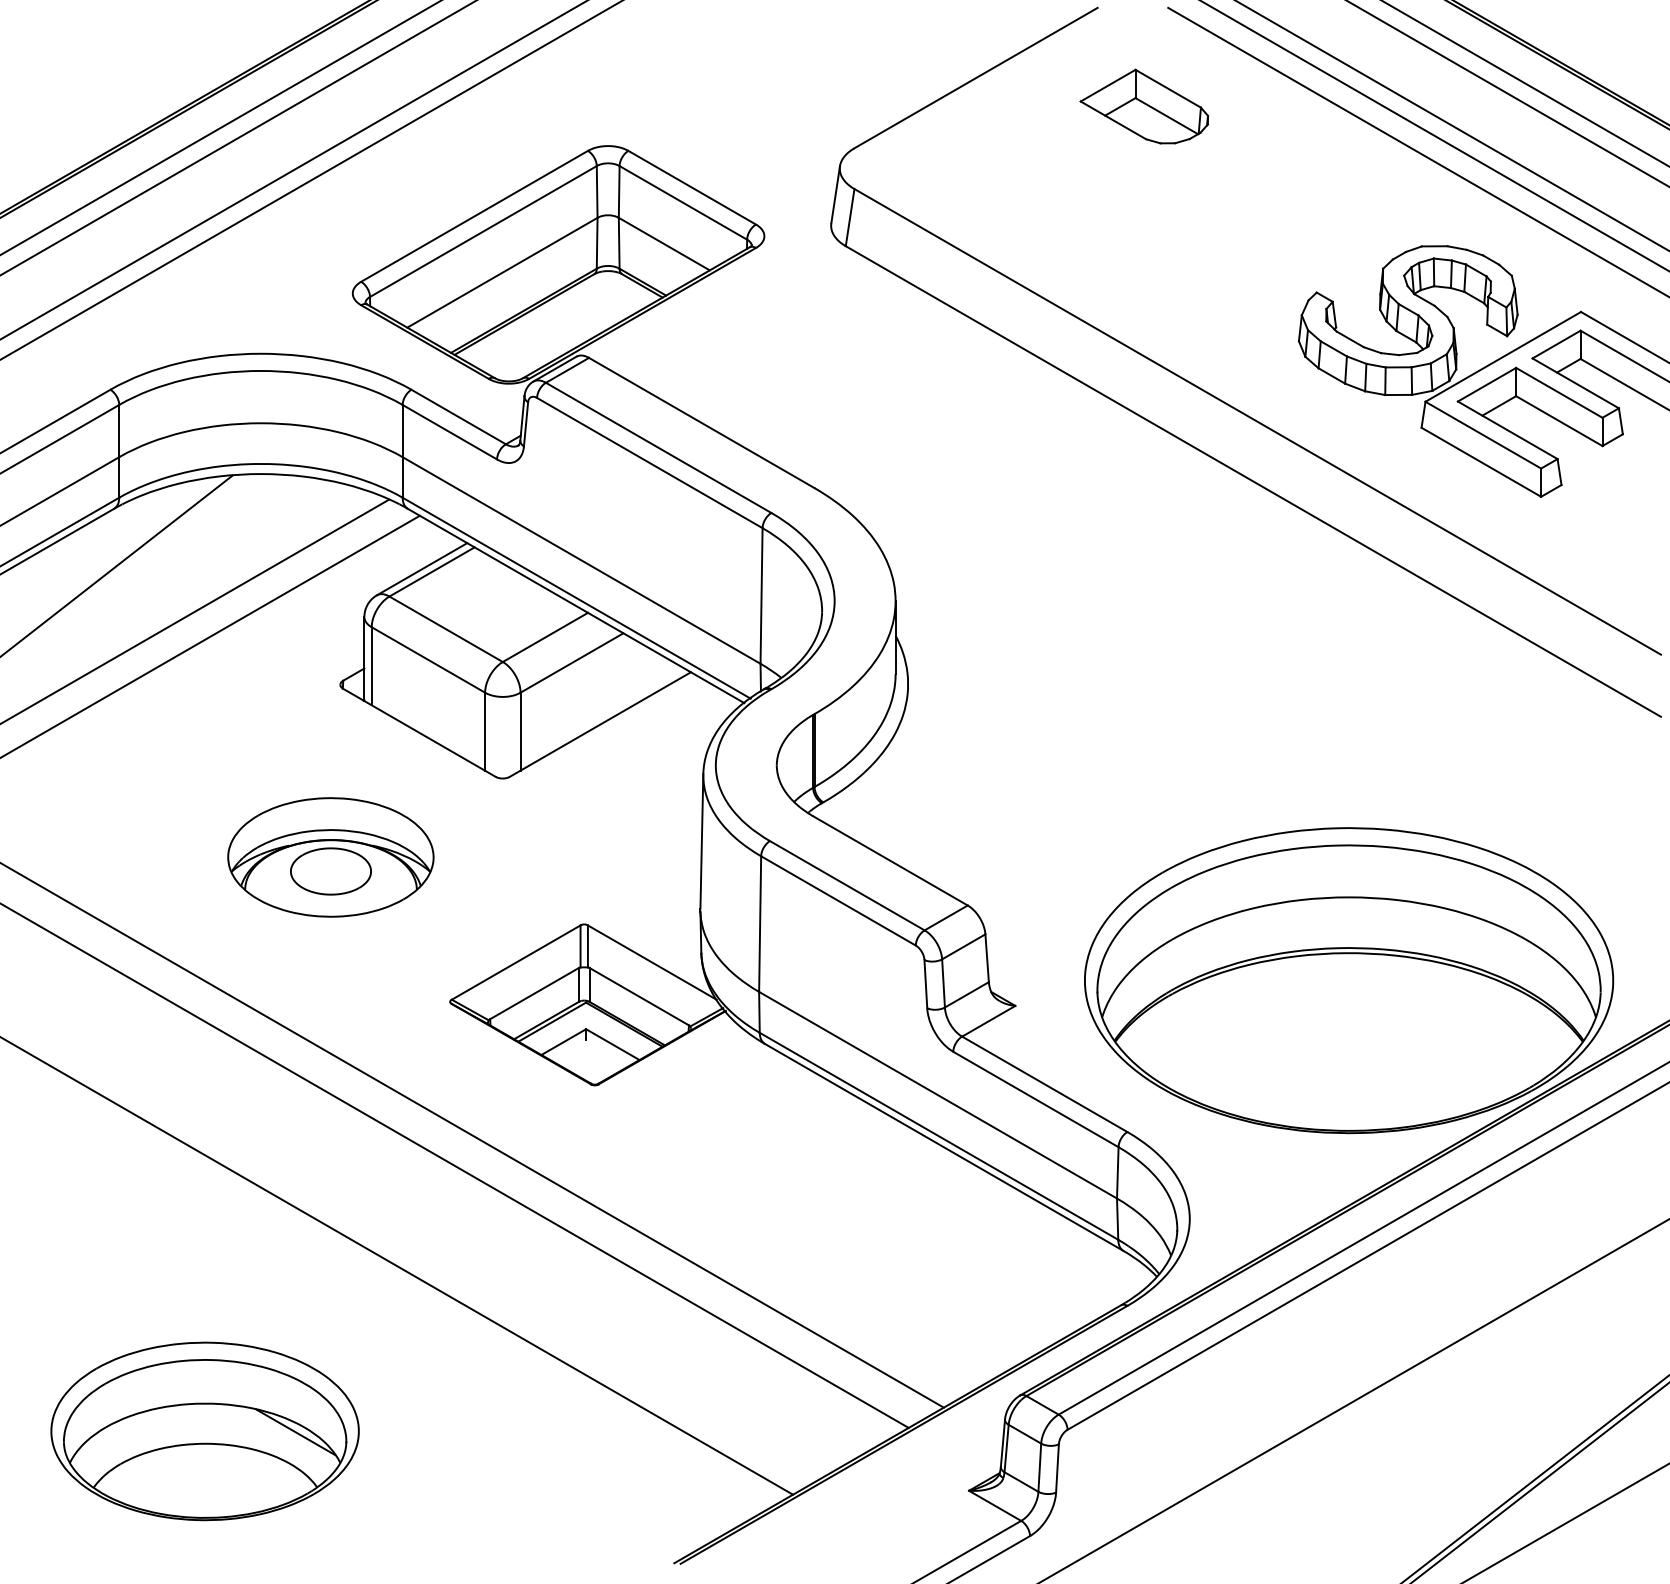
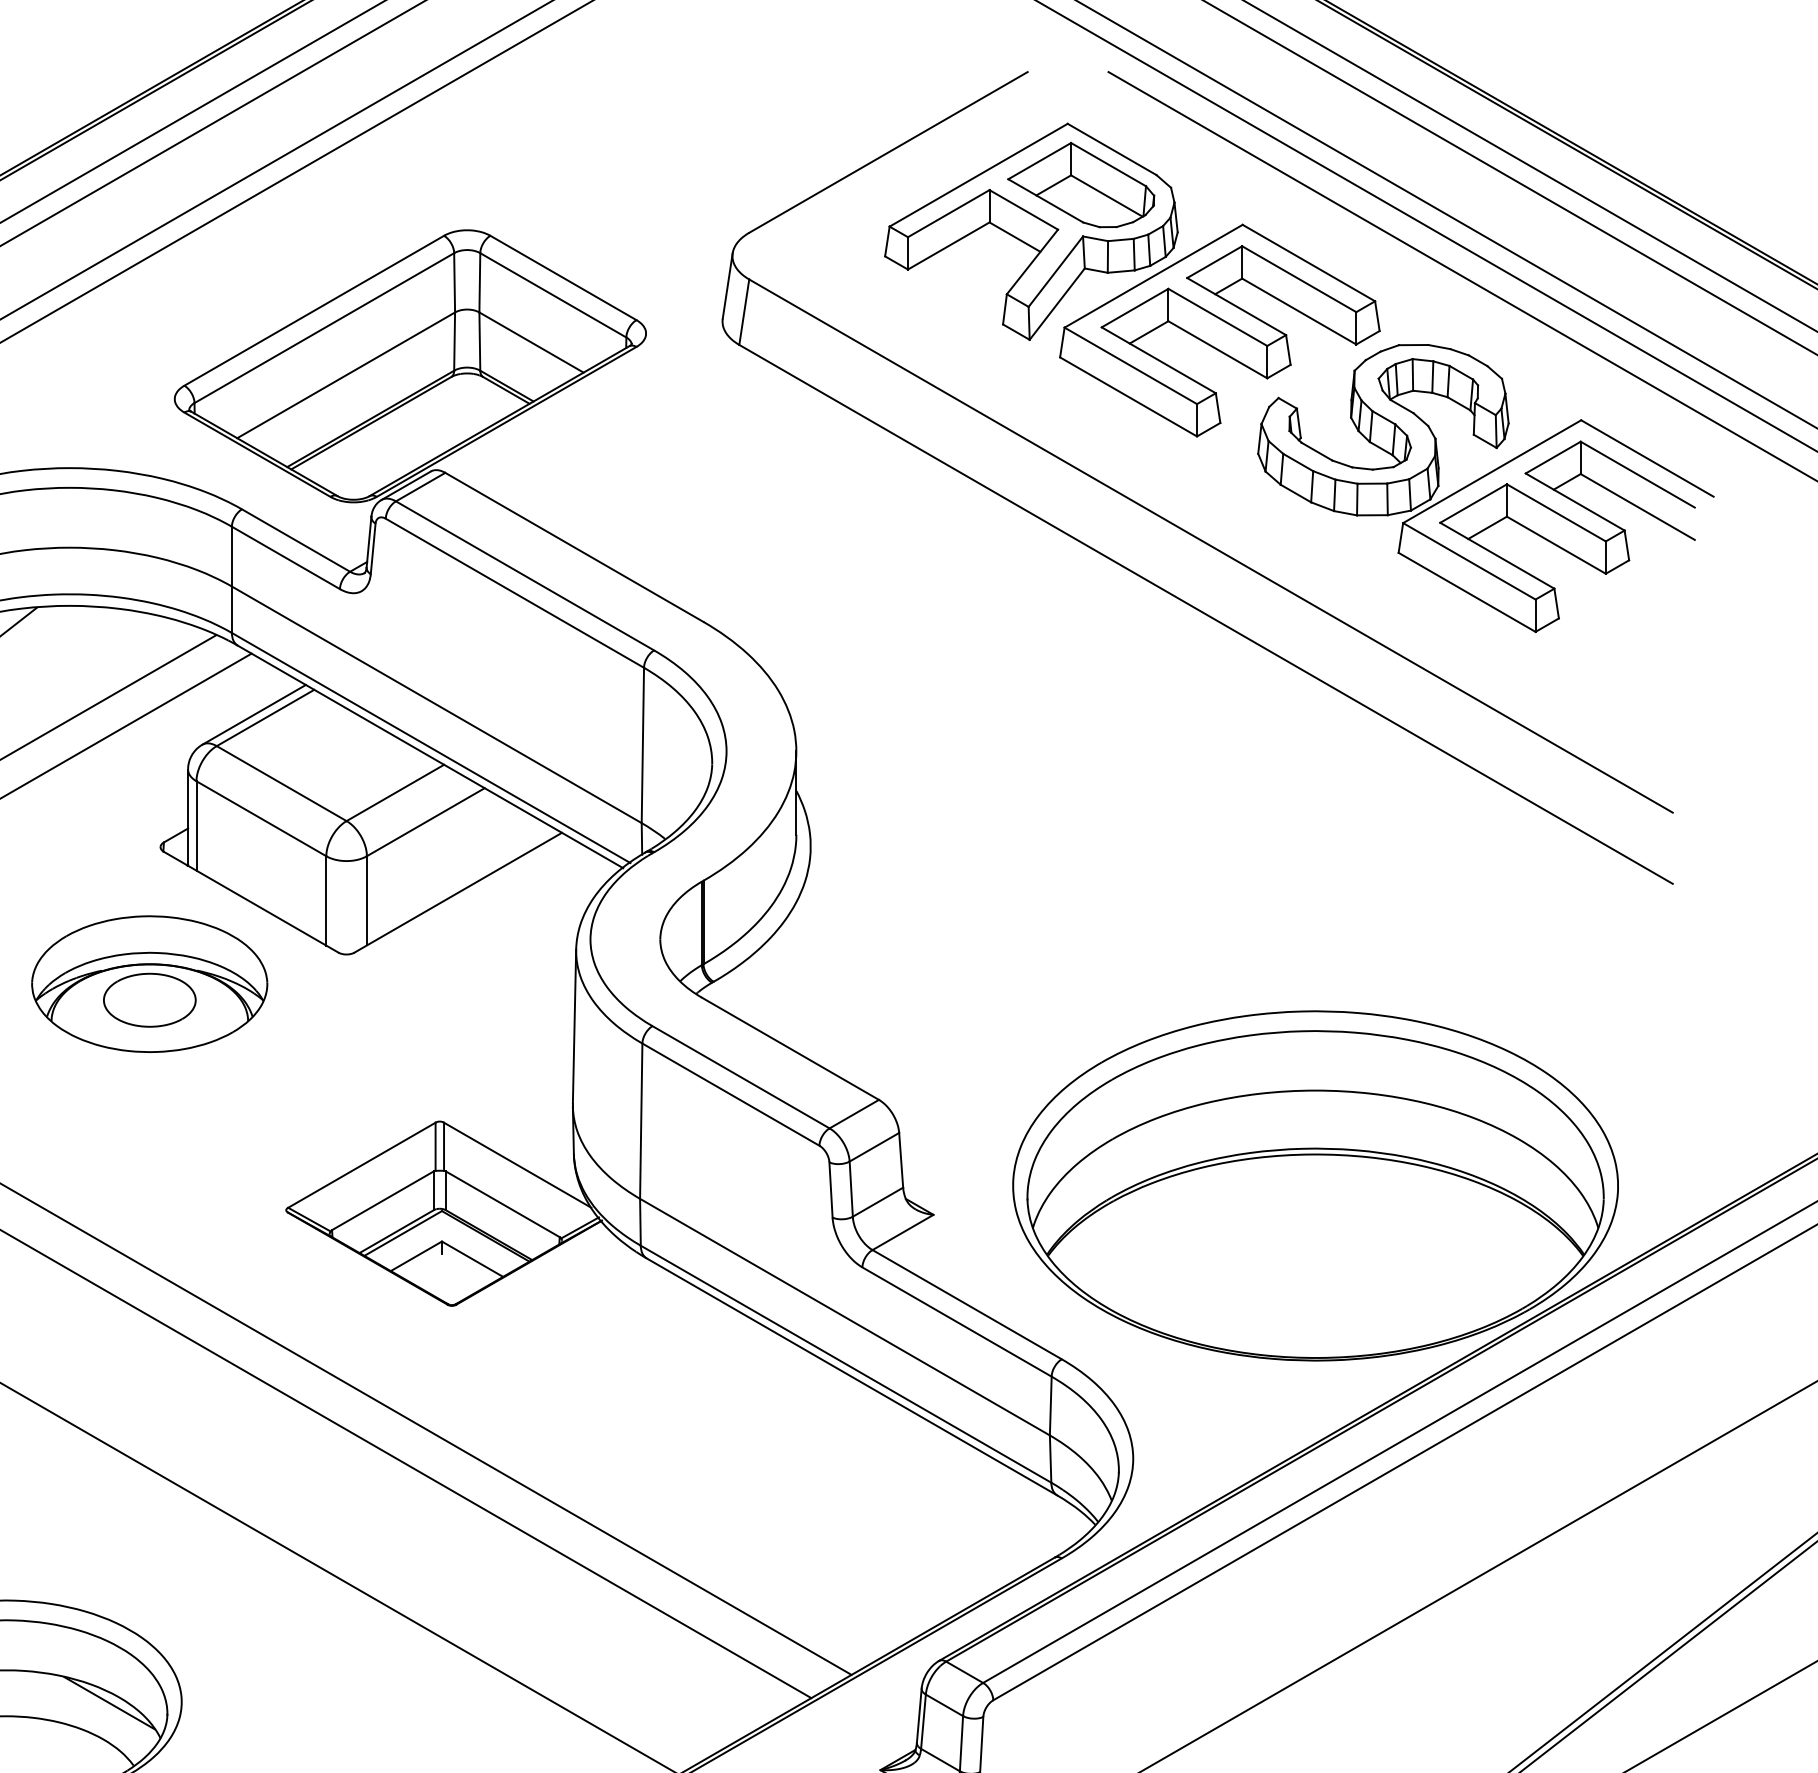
part: (1188, 189) -> (1131, 280), added
part: (330, 857) -> (149, 984), moved

